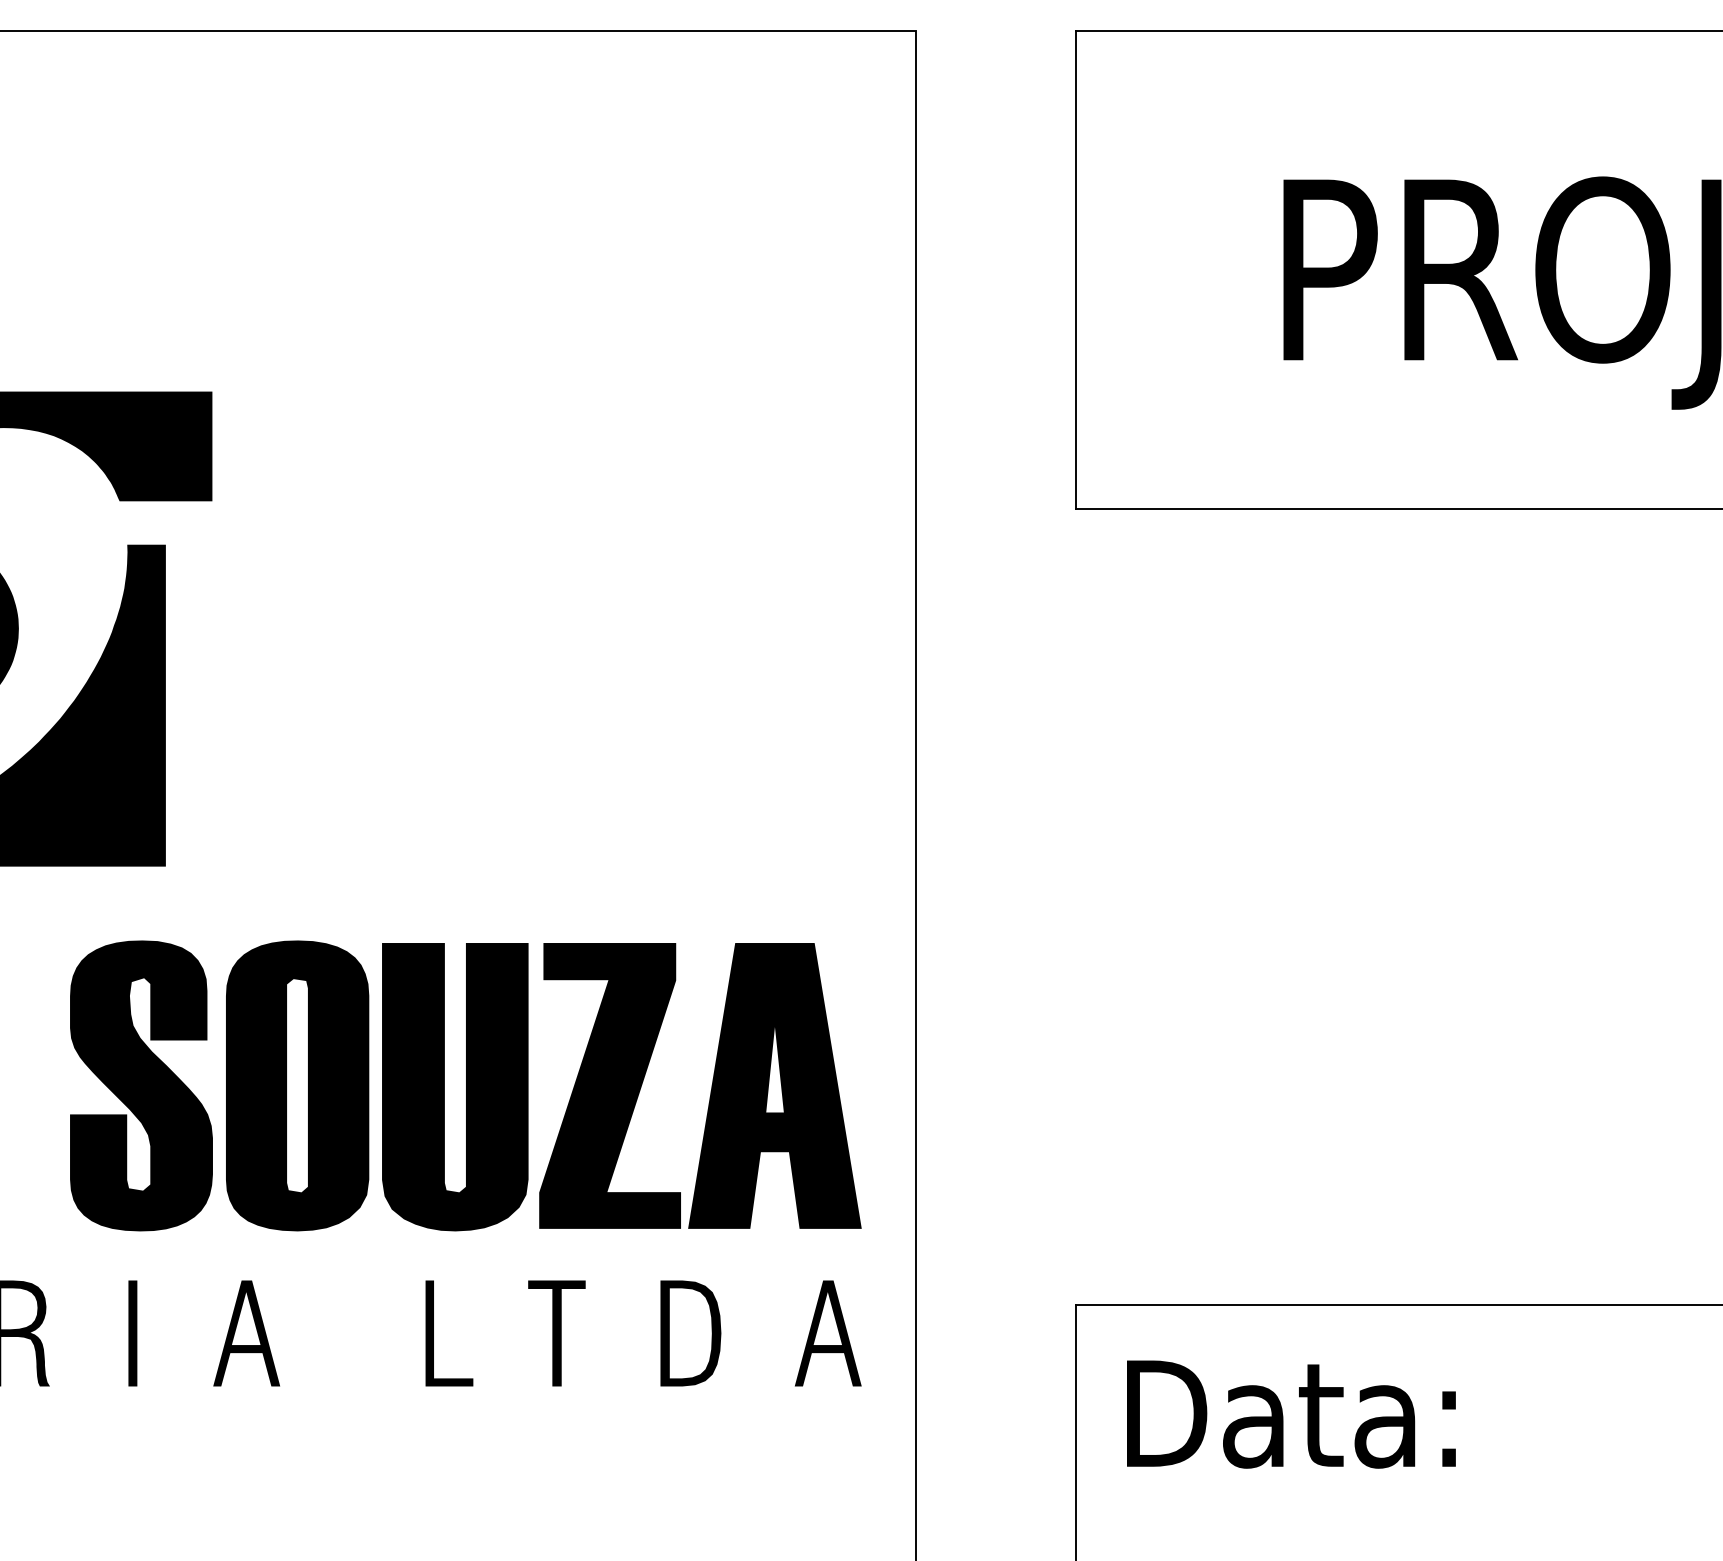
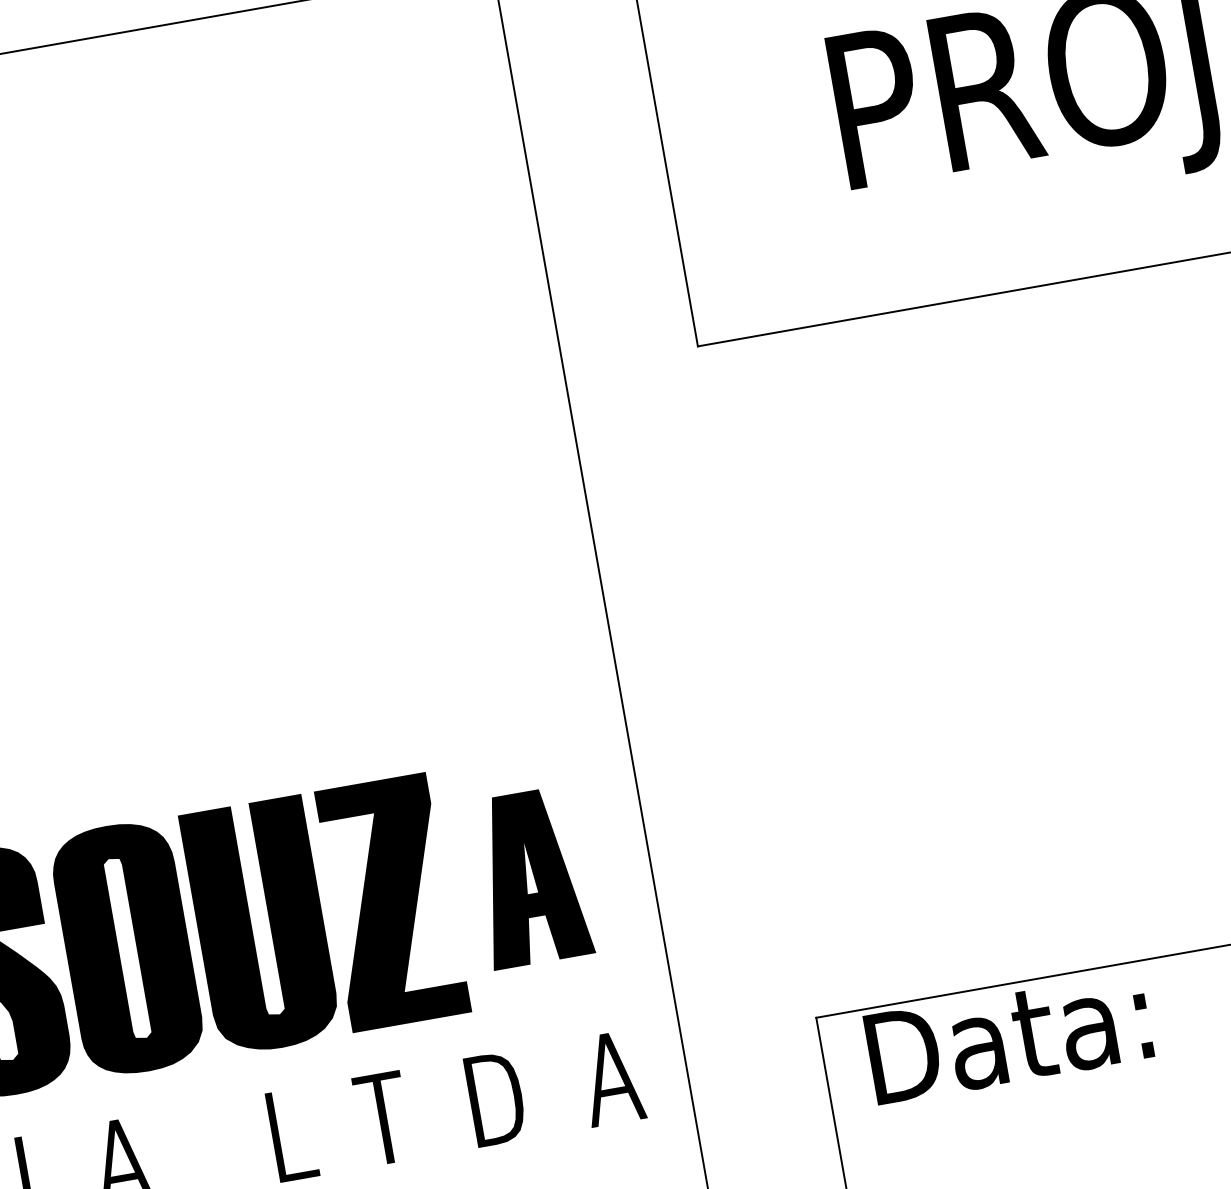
part: (774, 1085) -> (529, 877), size x0.7
text: (1291, 1414) -> (1009, 1037), moved

